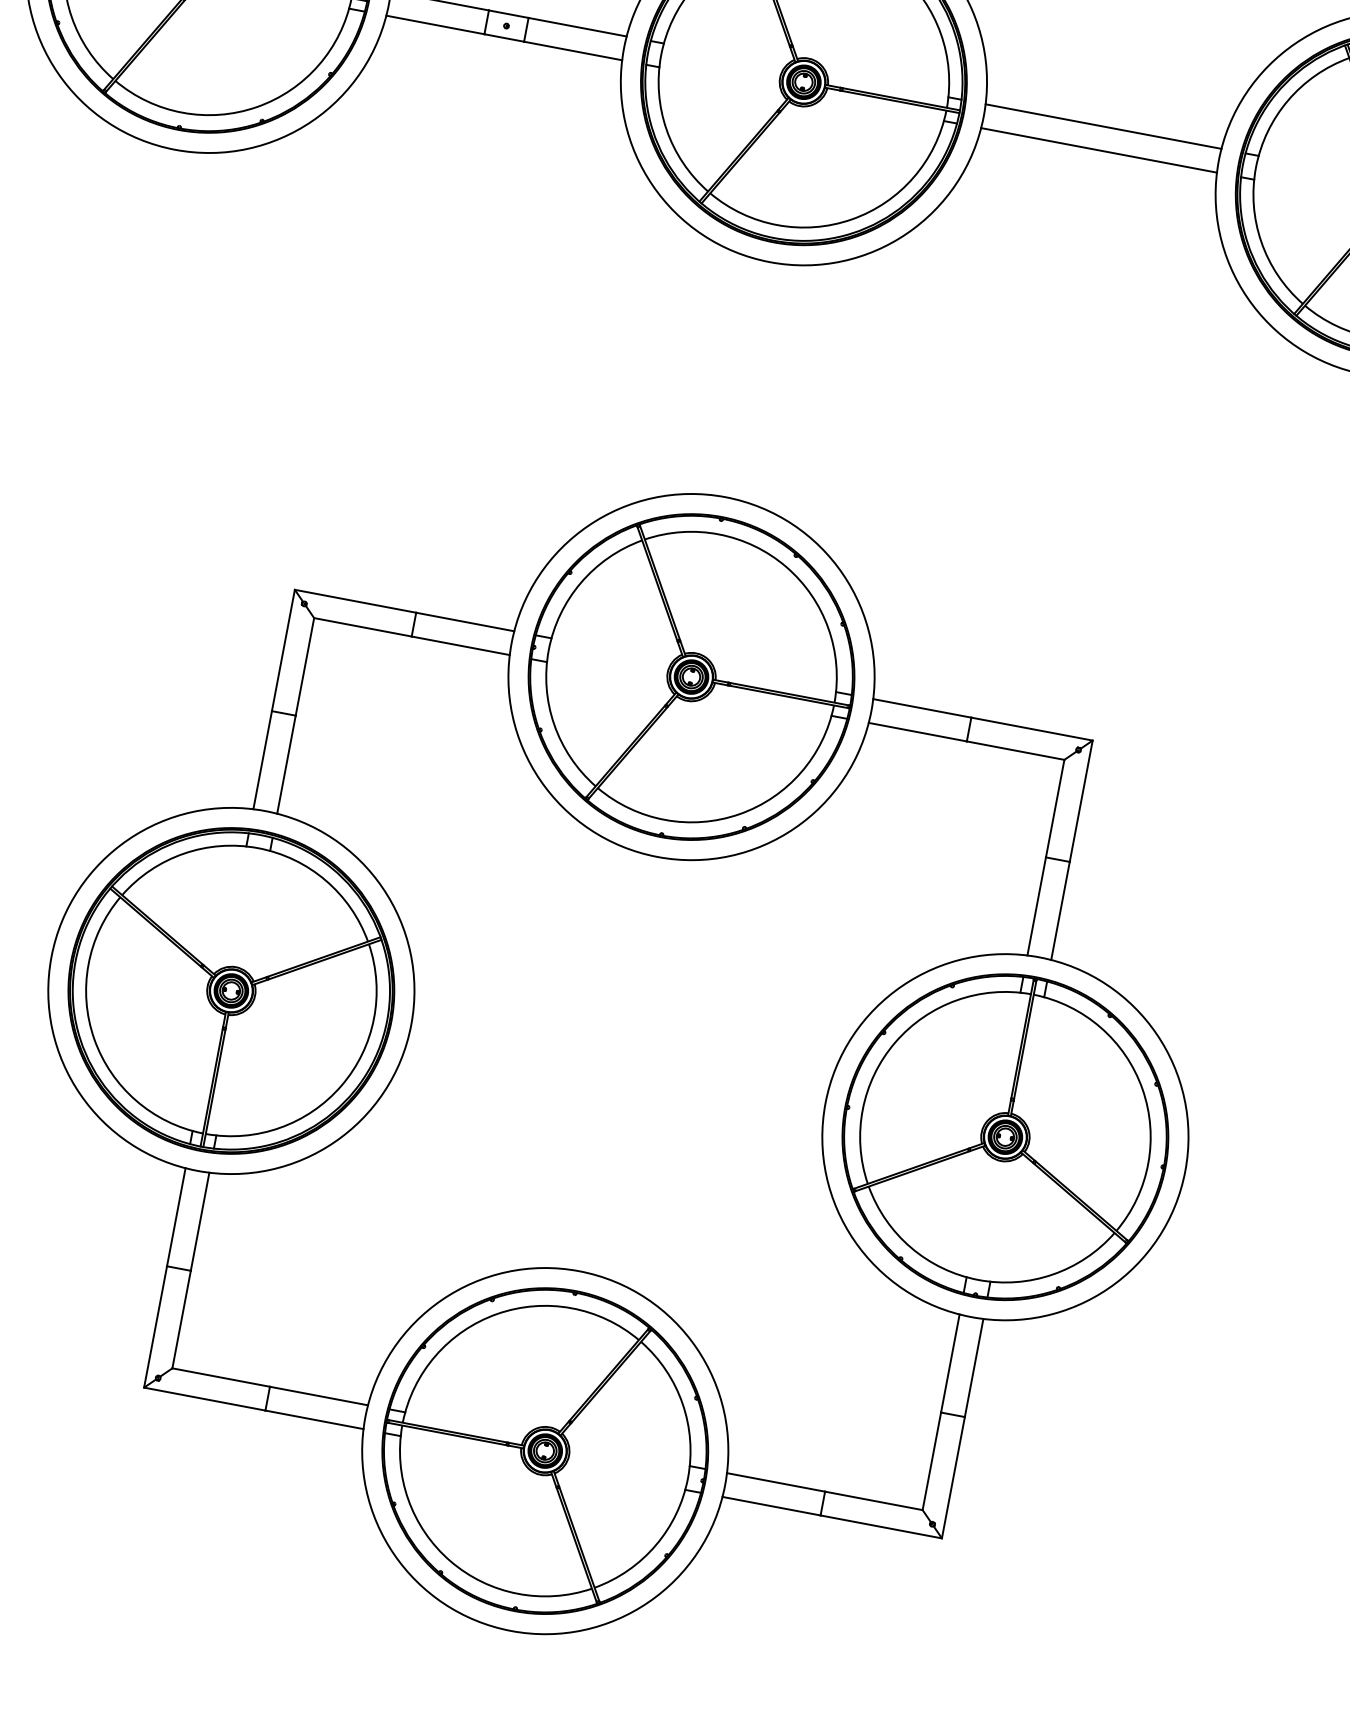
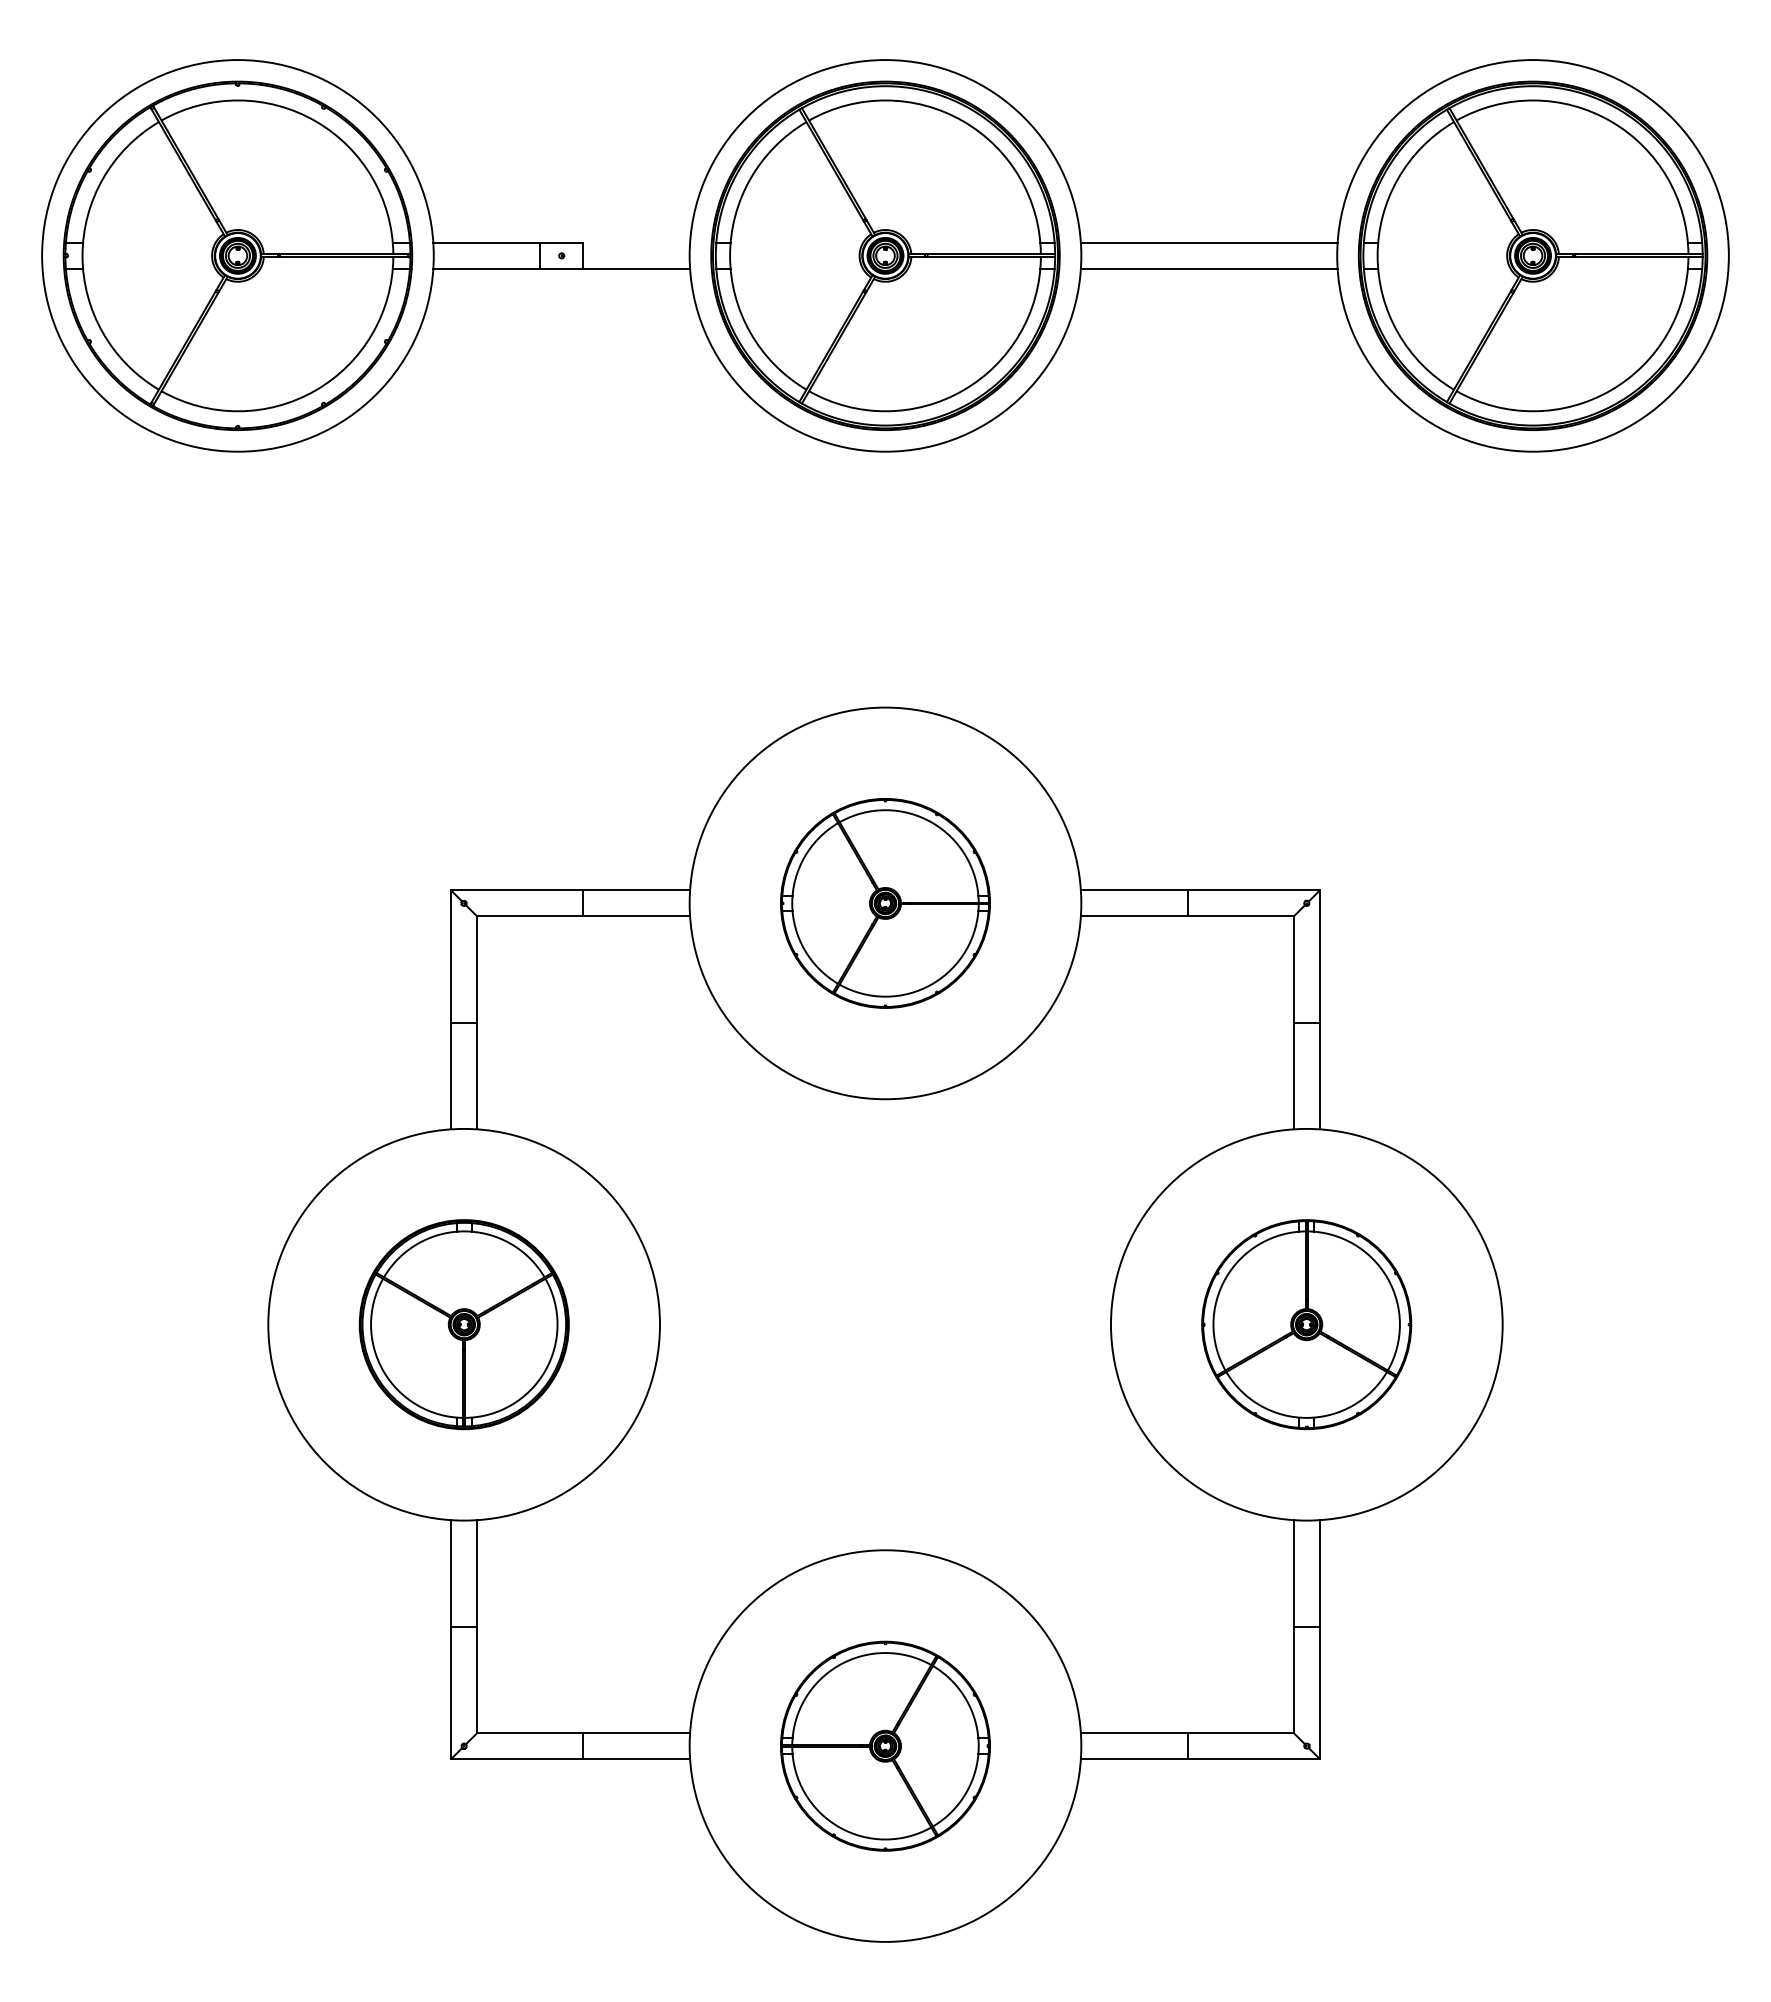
line: (577, 26) -> (636, 242), removed
part: (691, 677) -> (885, 903), size x0.6
part: (231, 990) -> (464, 1324), size x0.6
part: (1005, 1136) -> (1306, 1324), size x0.6
part: (545, 1451) -> (885, 1746), size x0.6

